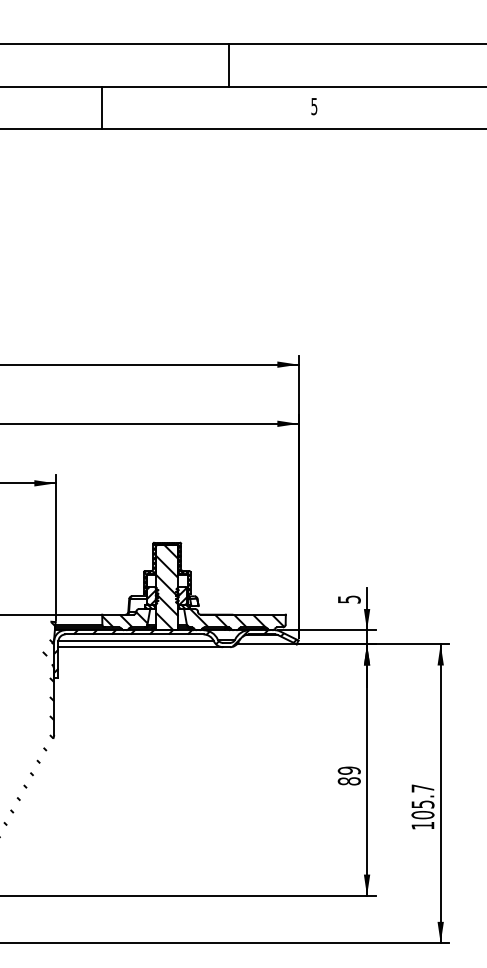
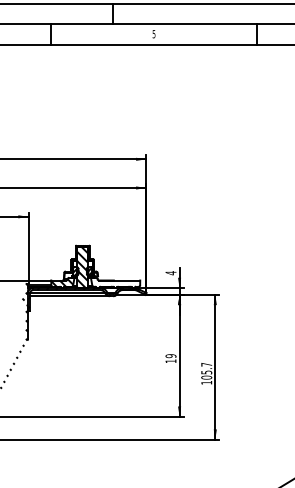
text: (348, 600) -> (170, 273), 5 -> 4
hatch: (234, 616) -> (115, 281), removed
text: (348, 781) -> (170, 361), 89 -> 19

